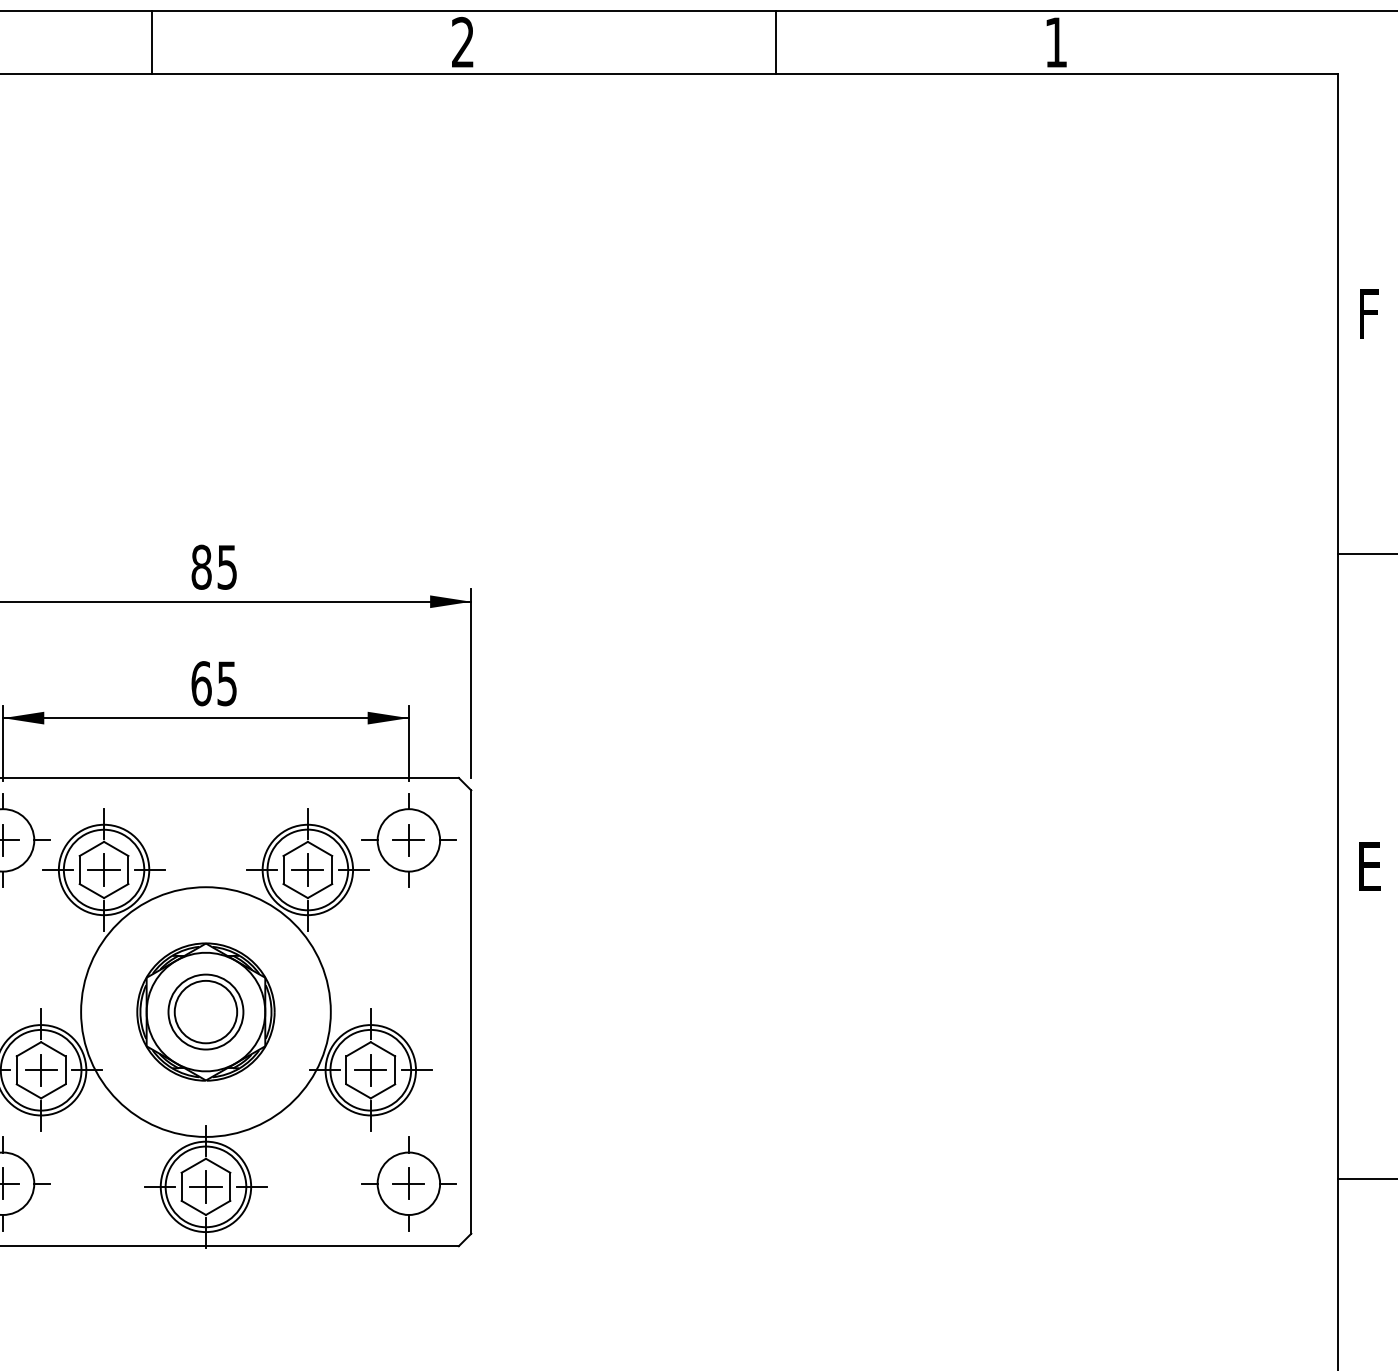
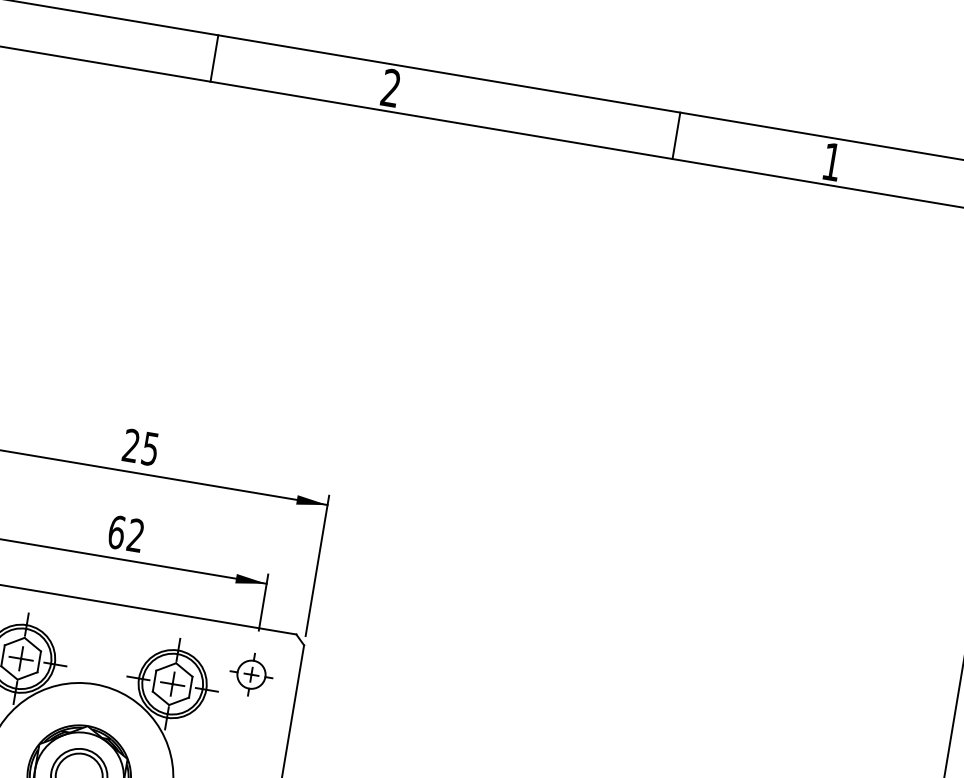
line: (151, 42) -> (214, 58), moved
line: (775, 42) -> (676, 135), moved
text: (201, 566) -> (131, 445), 85 -> 25
text: (226, 683) -> (135, 535), 65 -> 62
part: (408, 840) -> (251, 674), size x0.6

